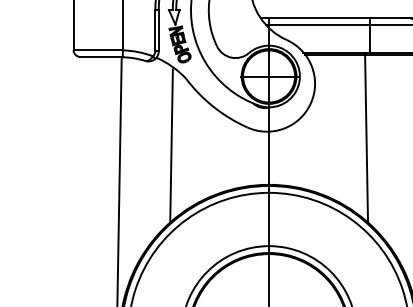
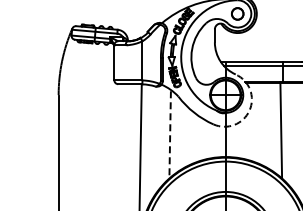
arc: (310, 103) -> (249, 110), solid -> dashed
line: (172, 145) -> (170, 134), solid -> dashed

